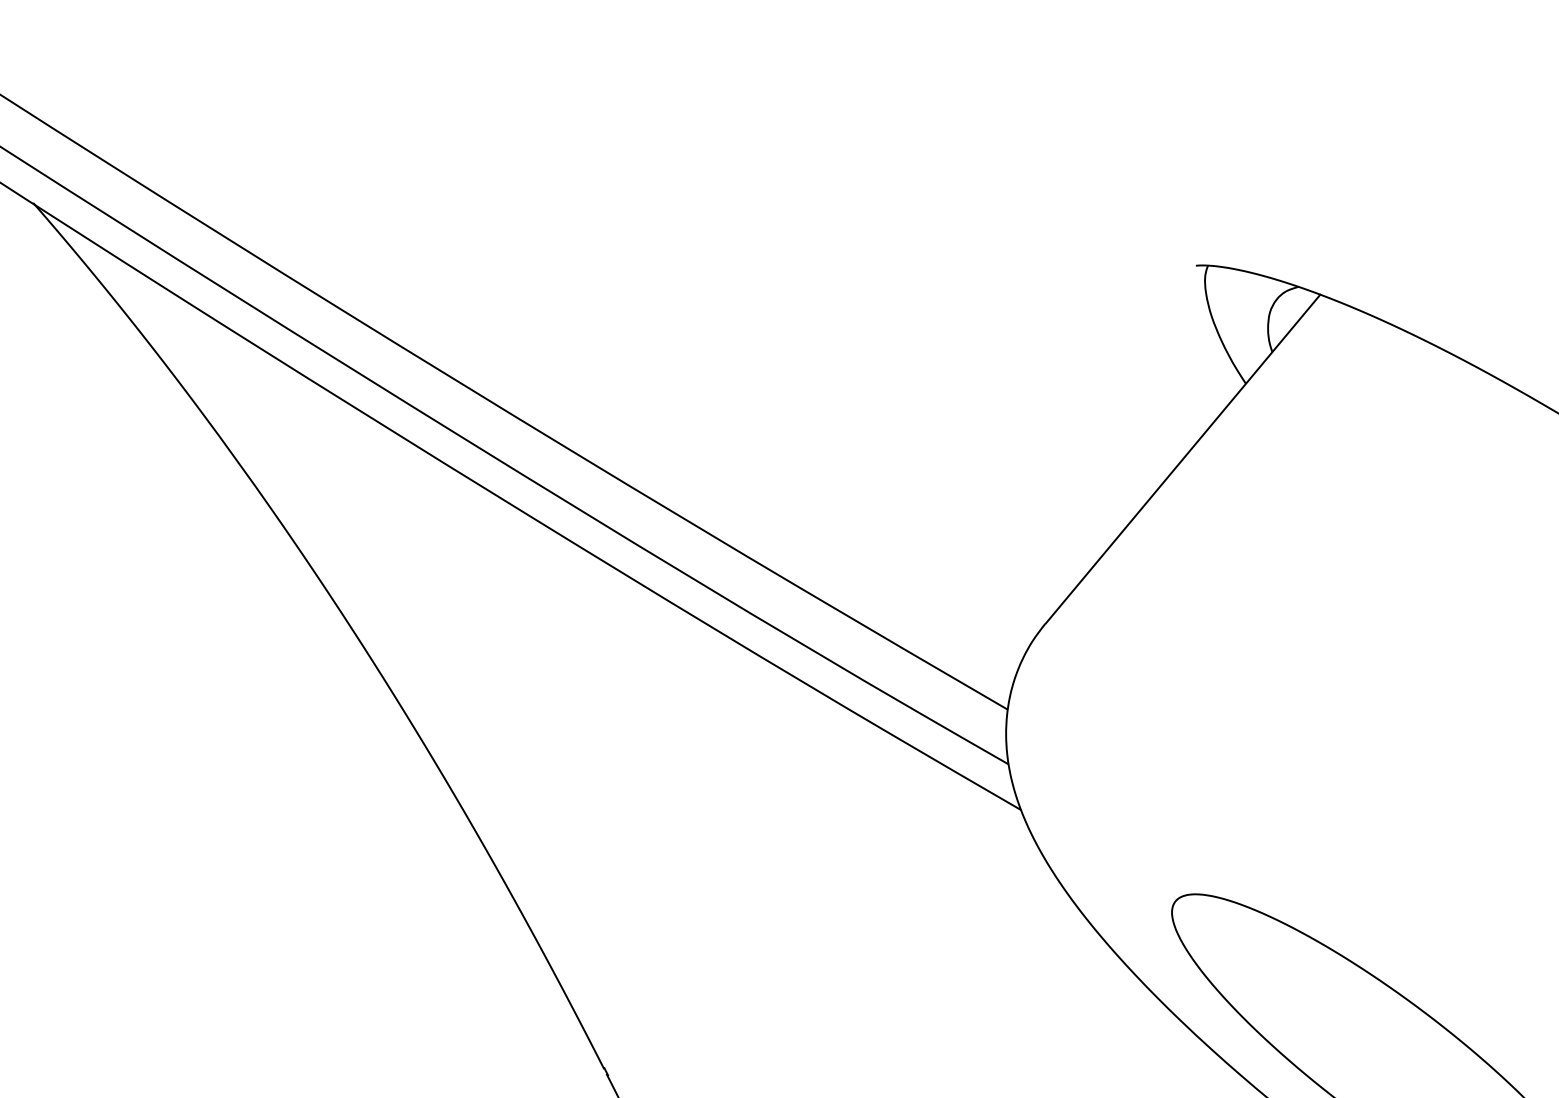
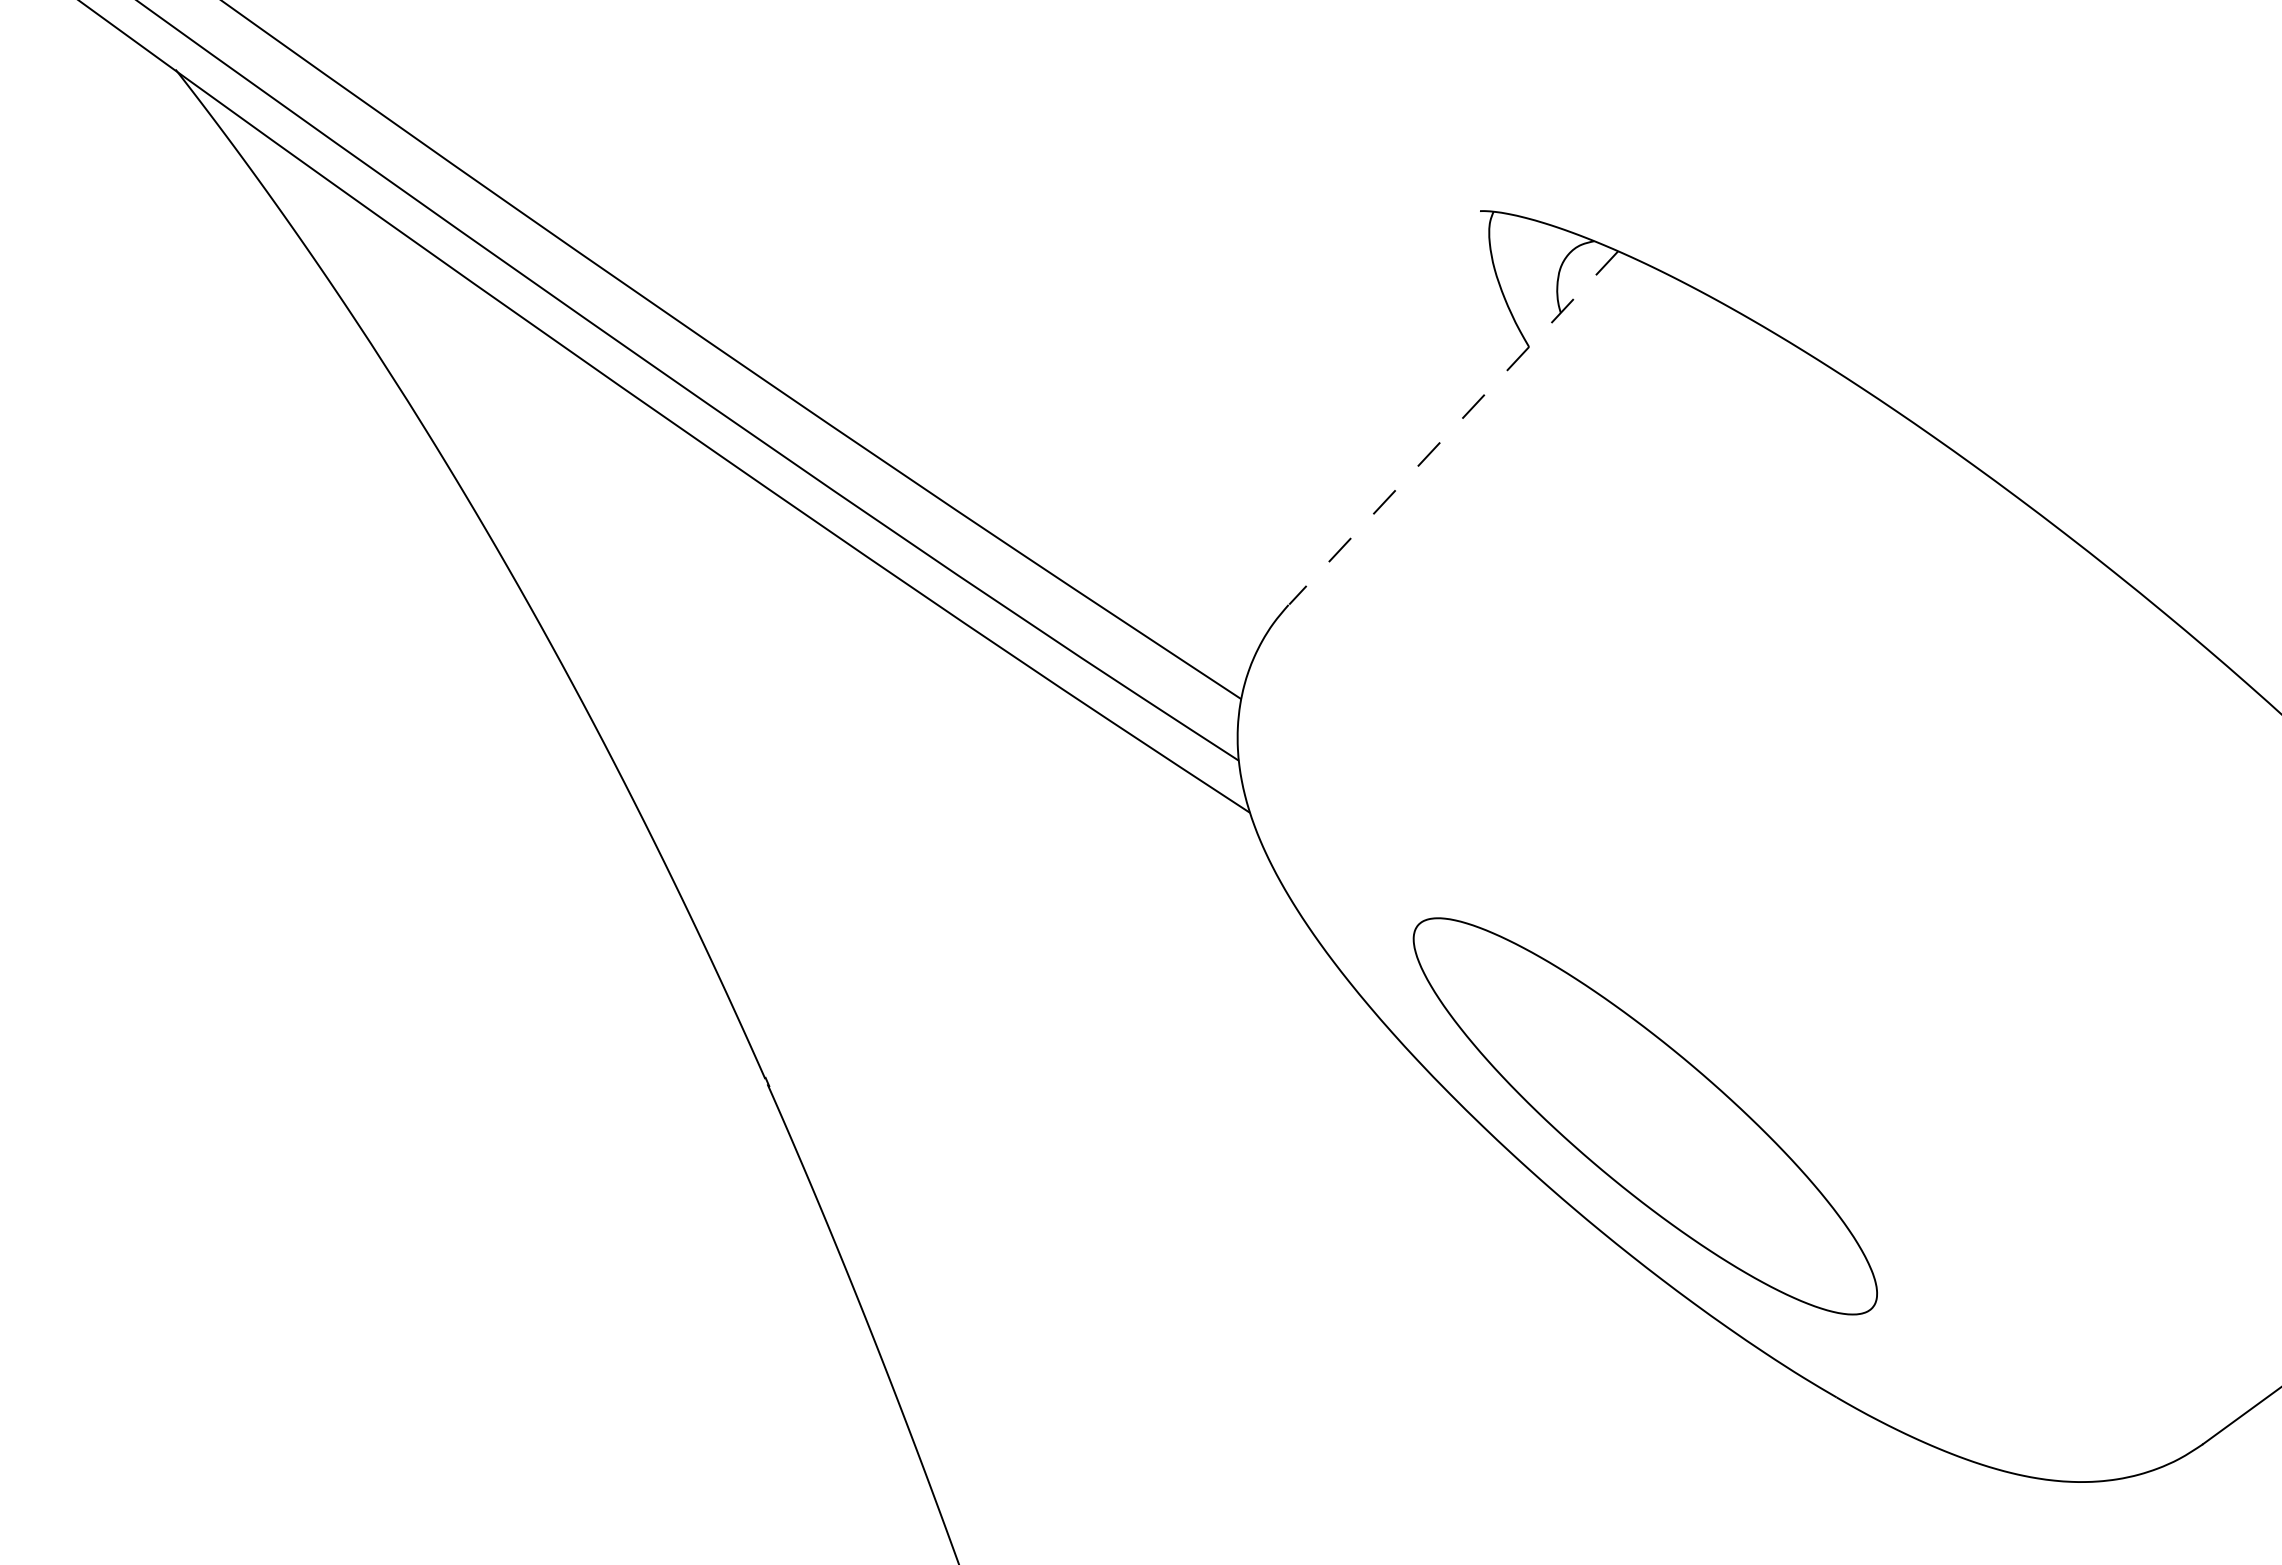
line: (1182, 459) -> (1453, 428), solid -> dashed

